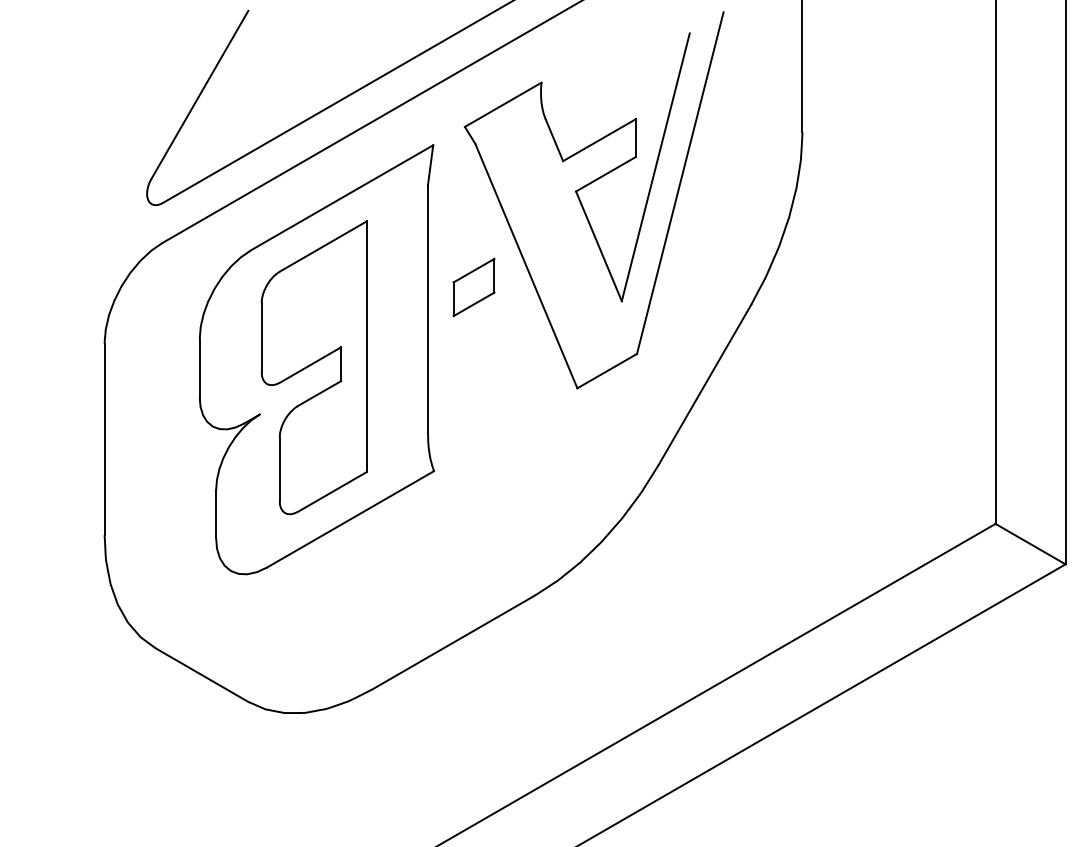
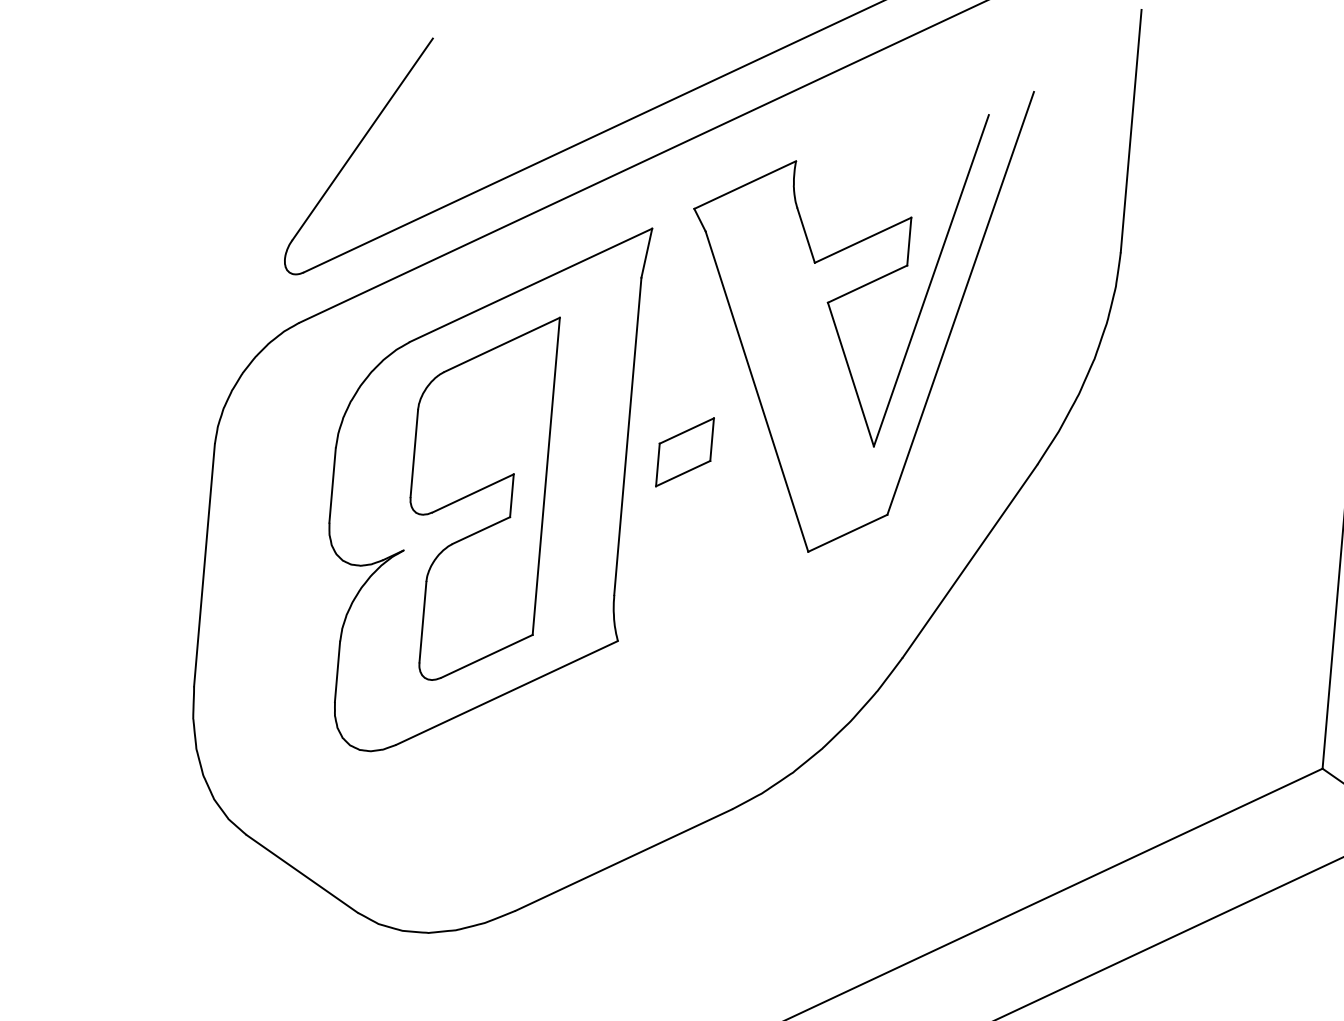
part: (473, 287) -> (684, 452), moved

